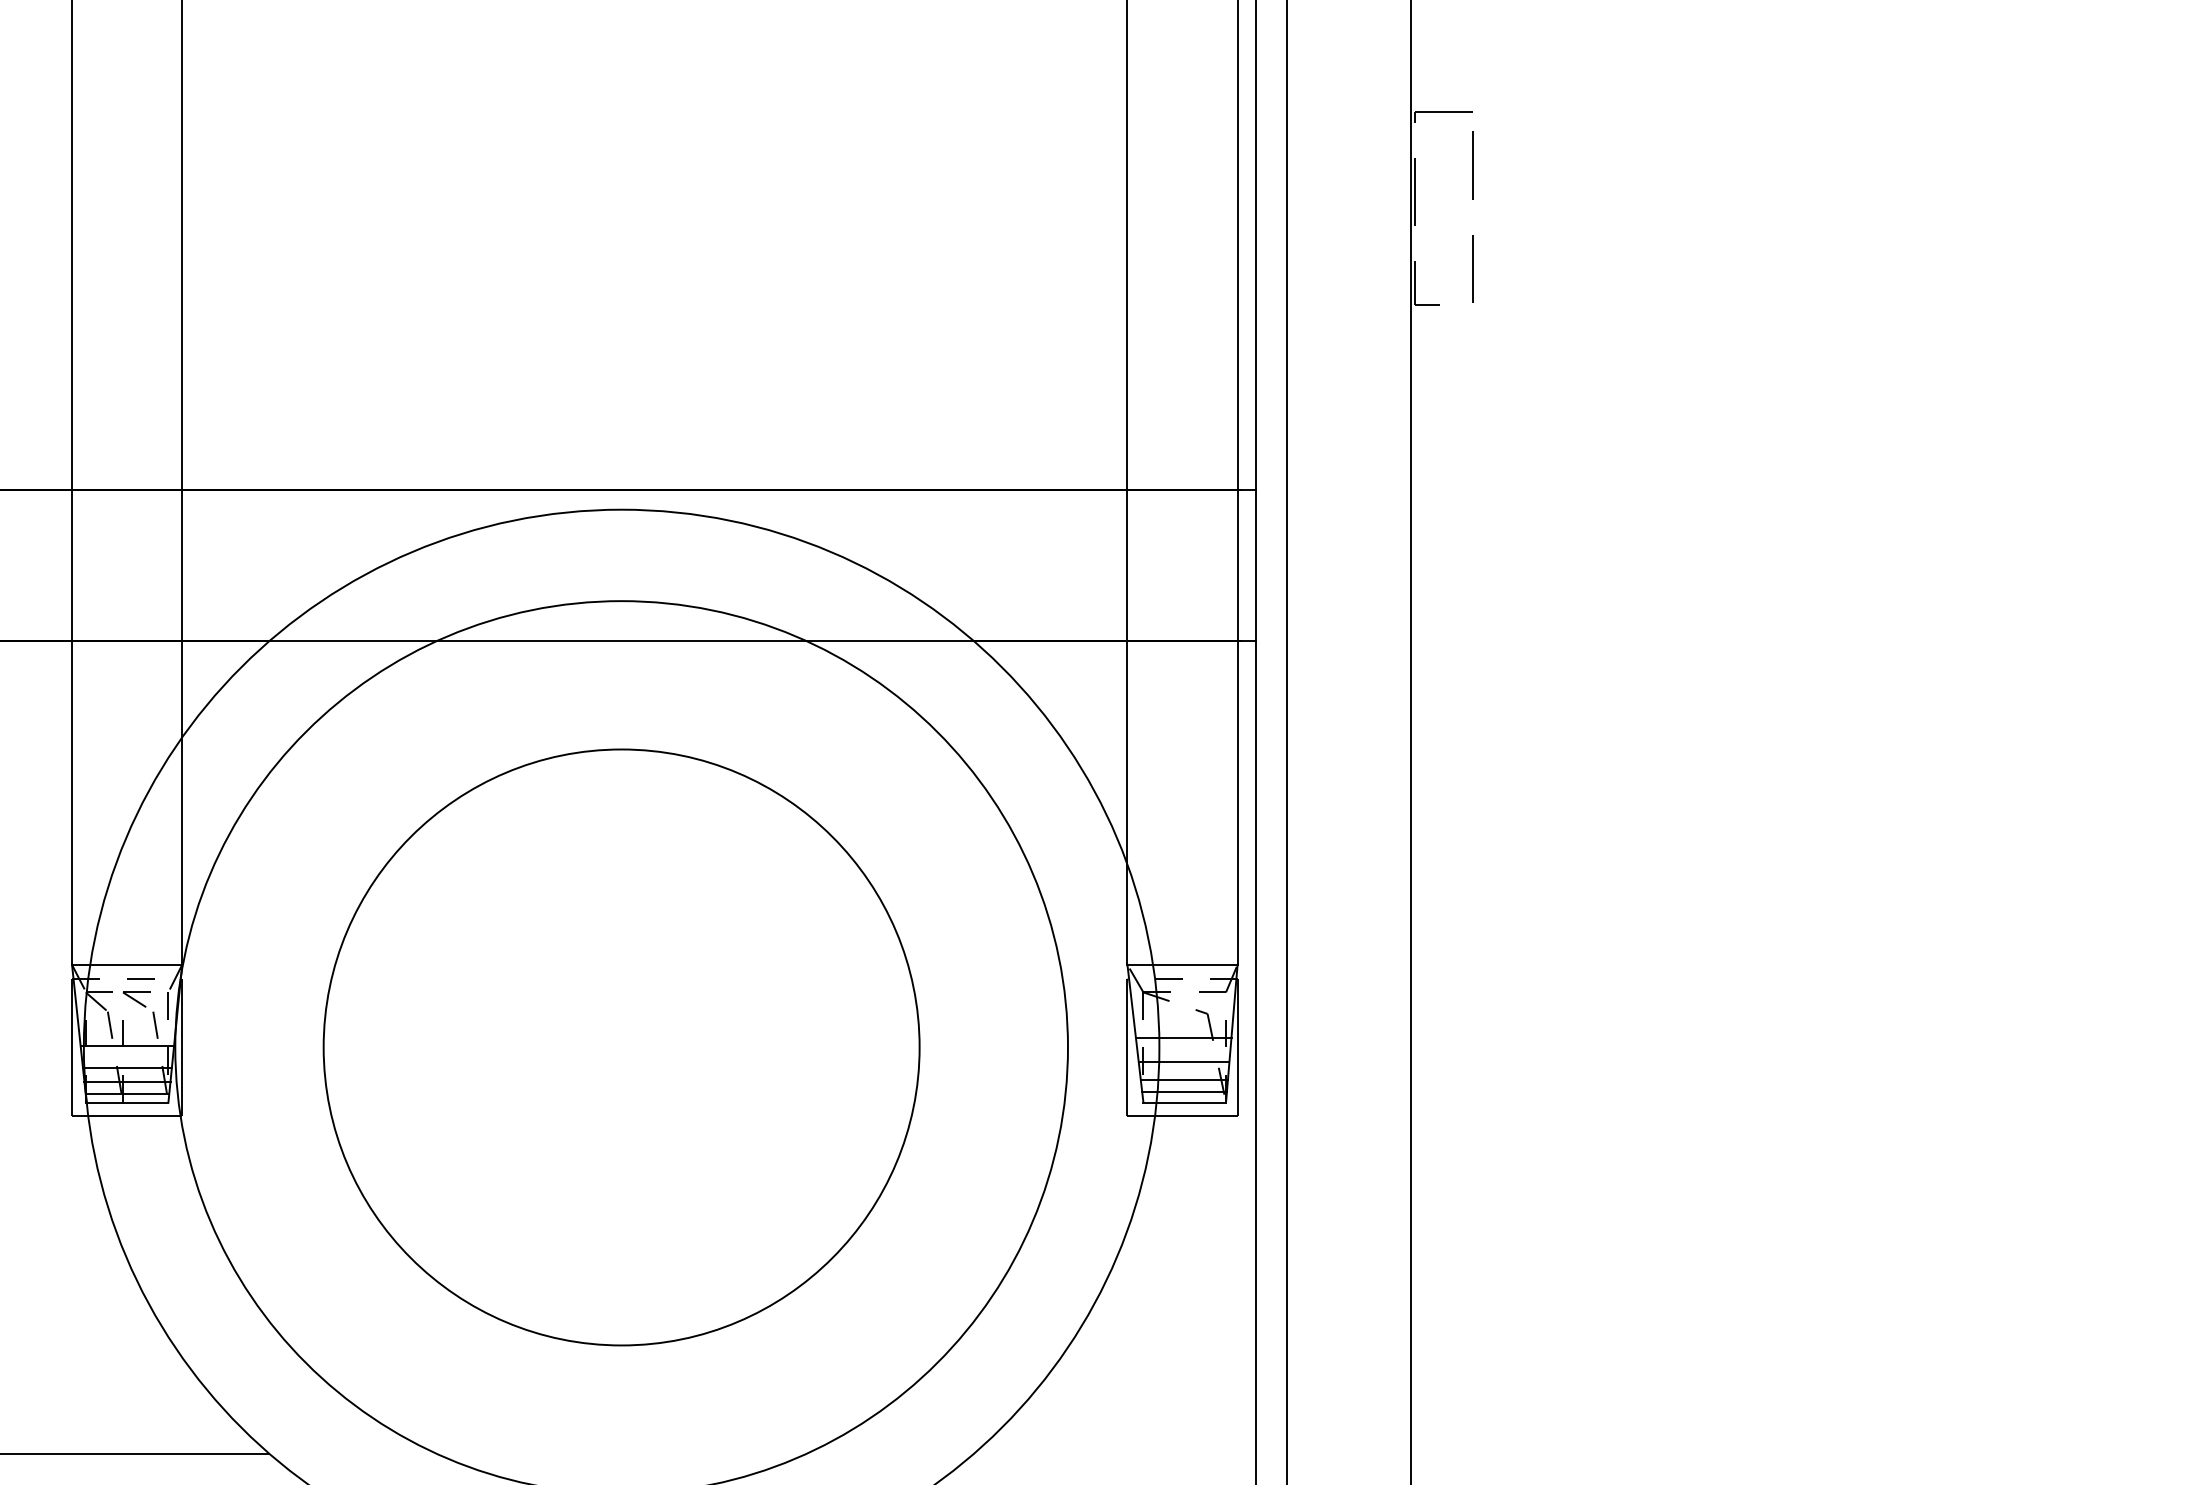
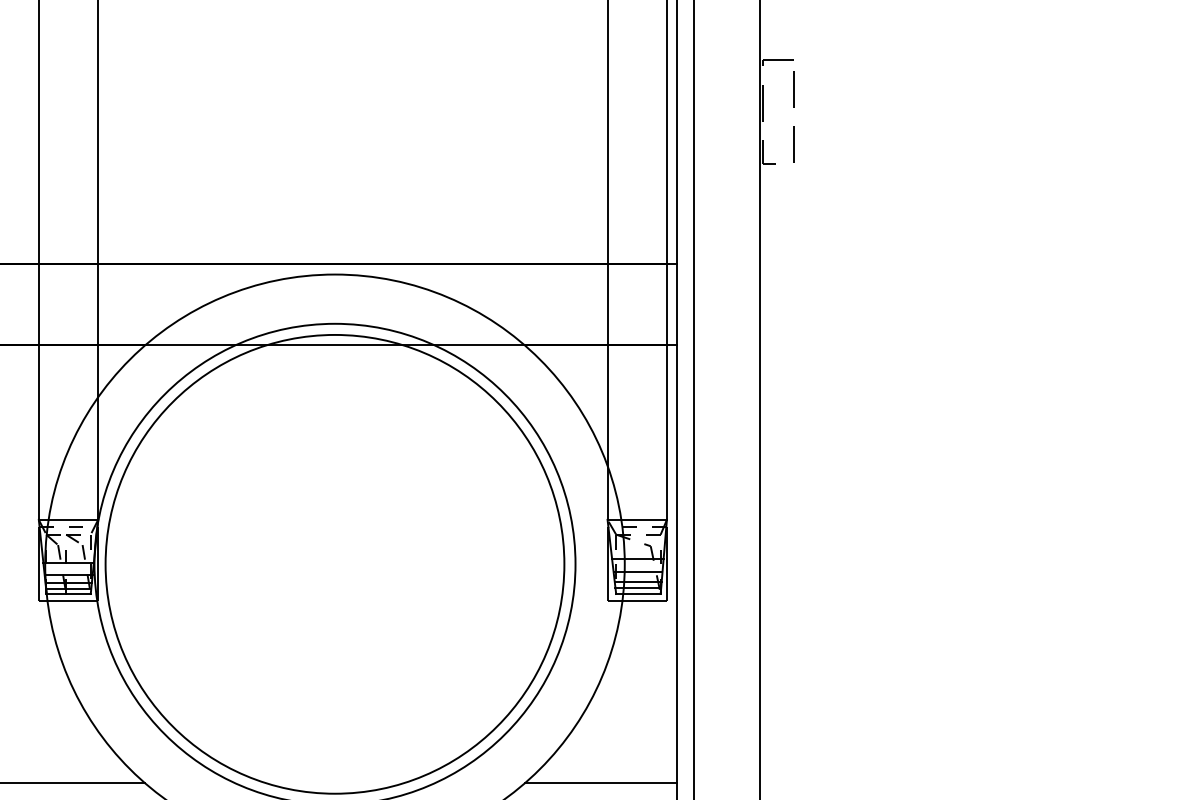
circle: (620, 1045) -> (334, 563), size x1.43
line: (1114, 1454) -> (600, 783), added

